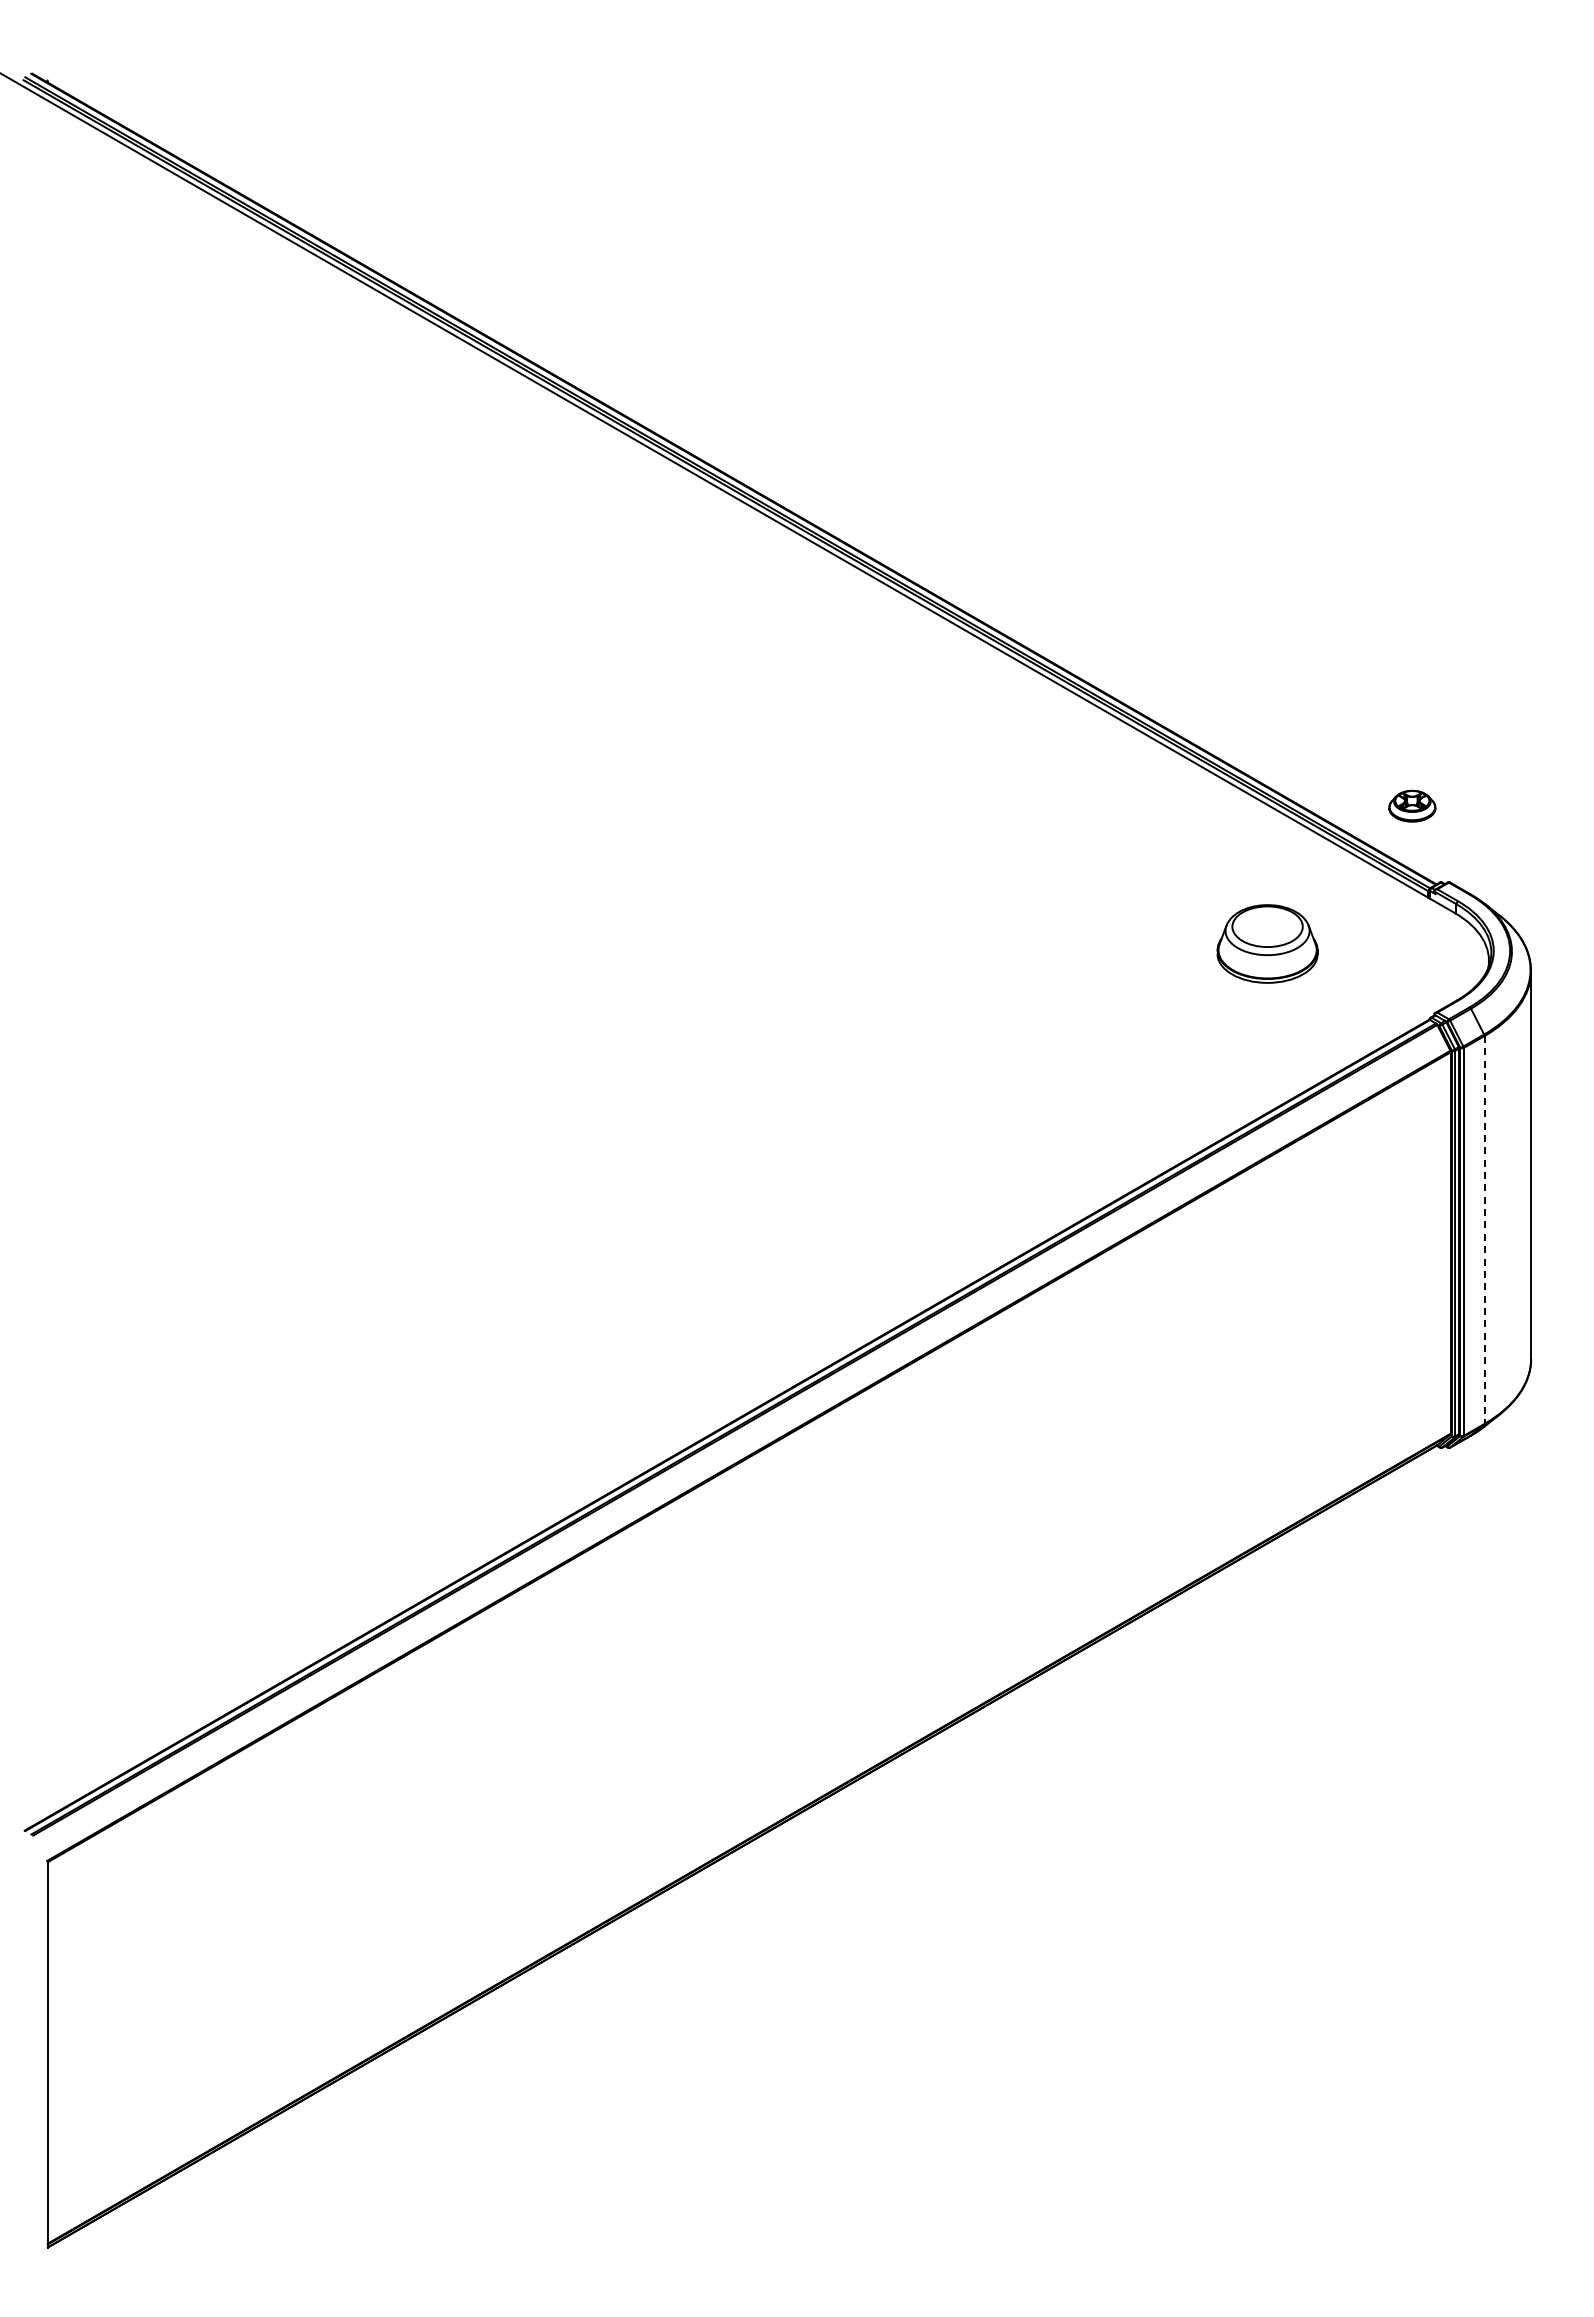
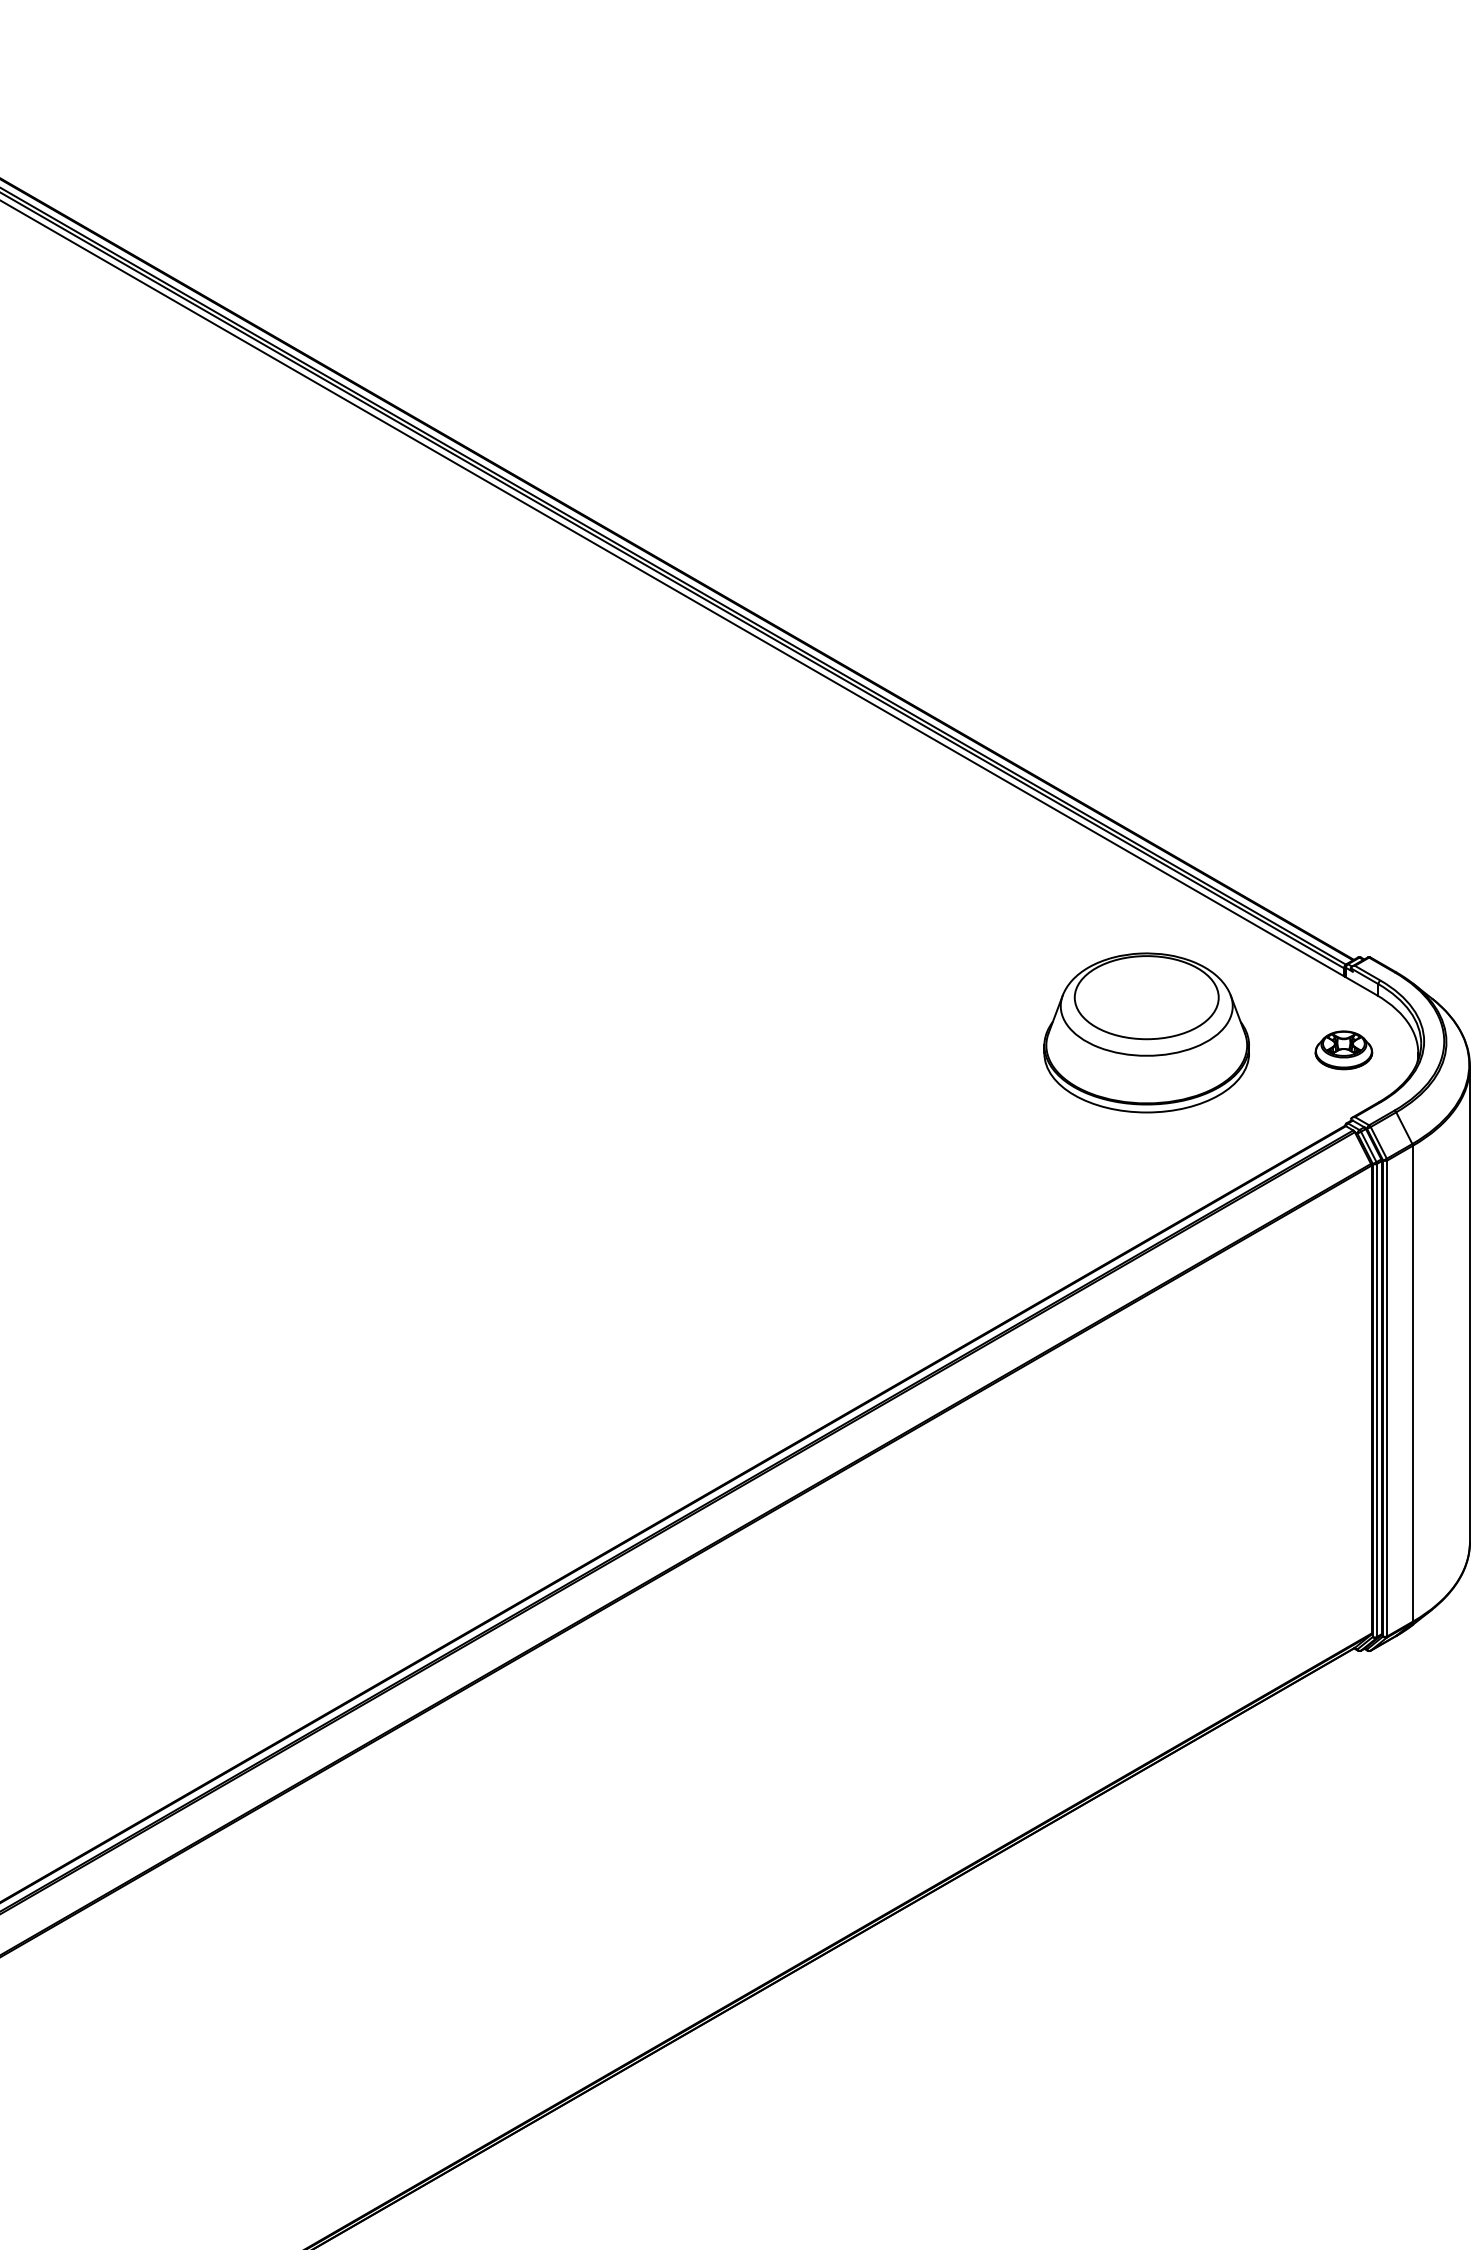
part: (1412, 805) -> (1344, 1049), moved
part: (1267, 943) -> (1146, 1032), size x1.67
line: (1484, 1229) -> (1412, 1383), dashed -> solid

